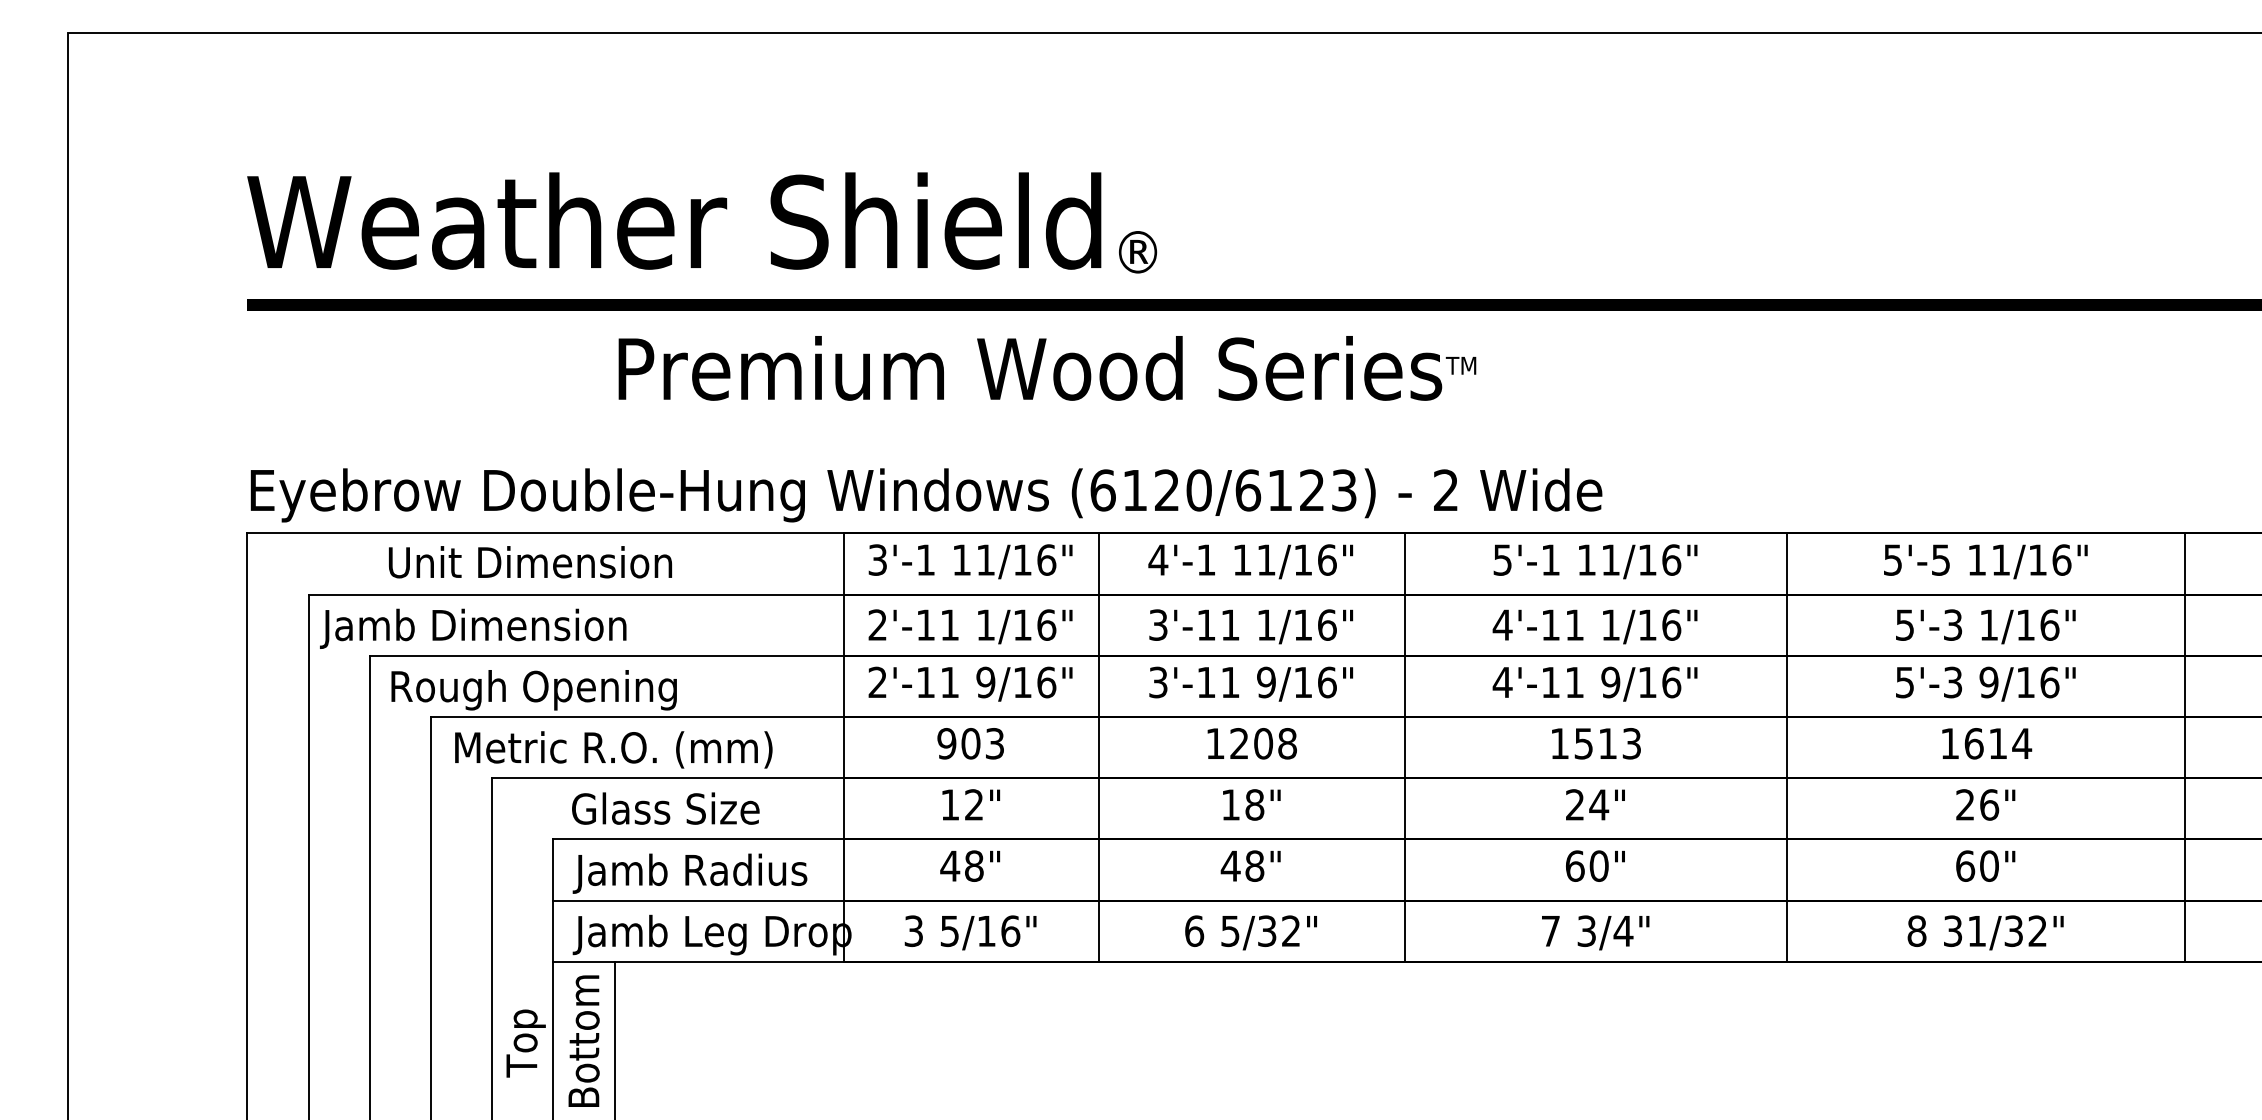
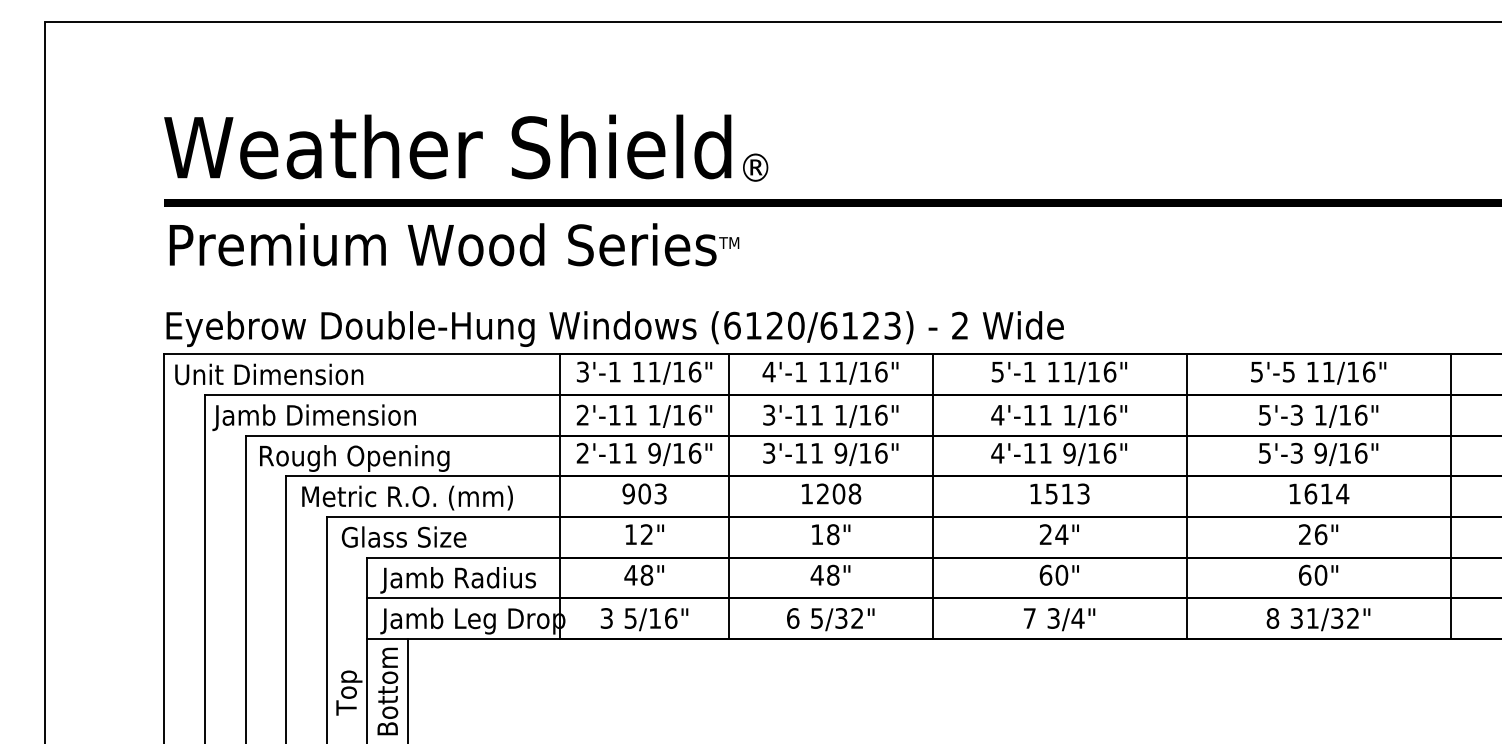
text: (1047, 367) -> (454, 244), moved
text: (530, 562) -> (269, 374), moved
text: (664, 807) -> (403, 536), moved

